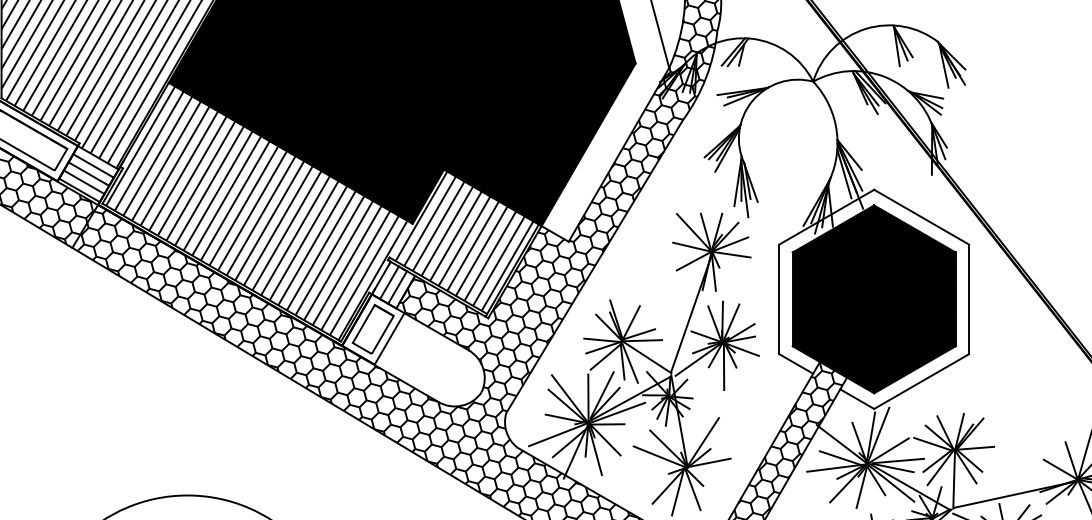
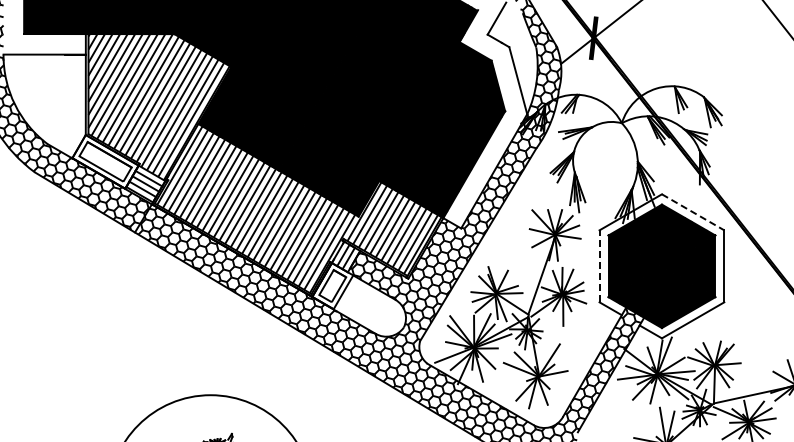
line: (922, 217) -> (693, 212), solid -> dashed
line: (779, 298) -> (599, 265), solid -> dashed

